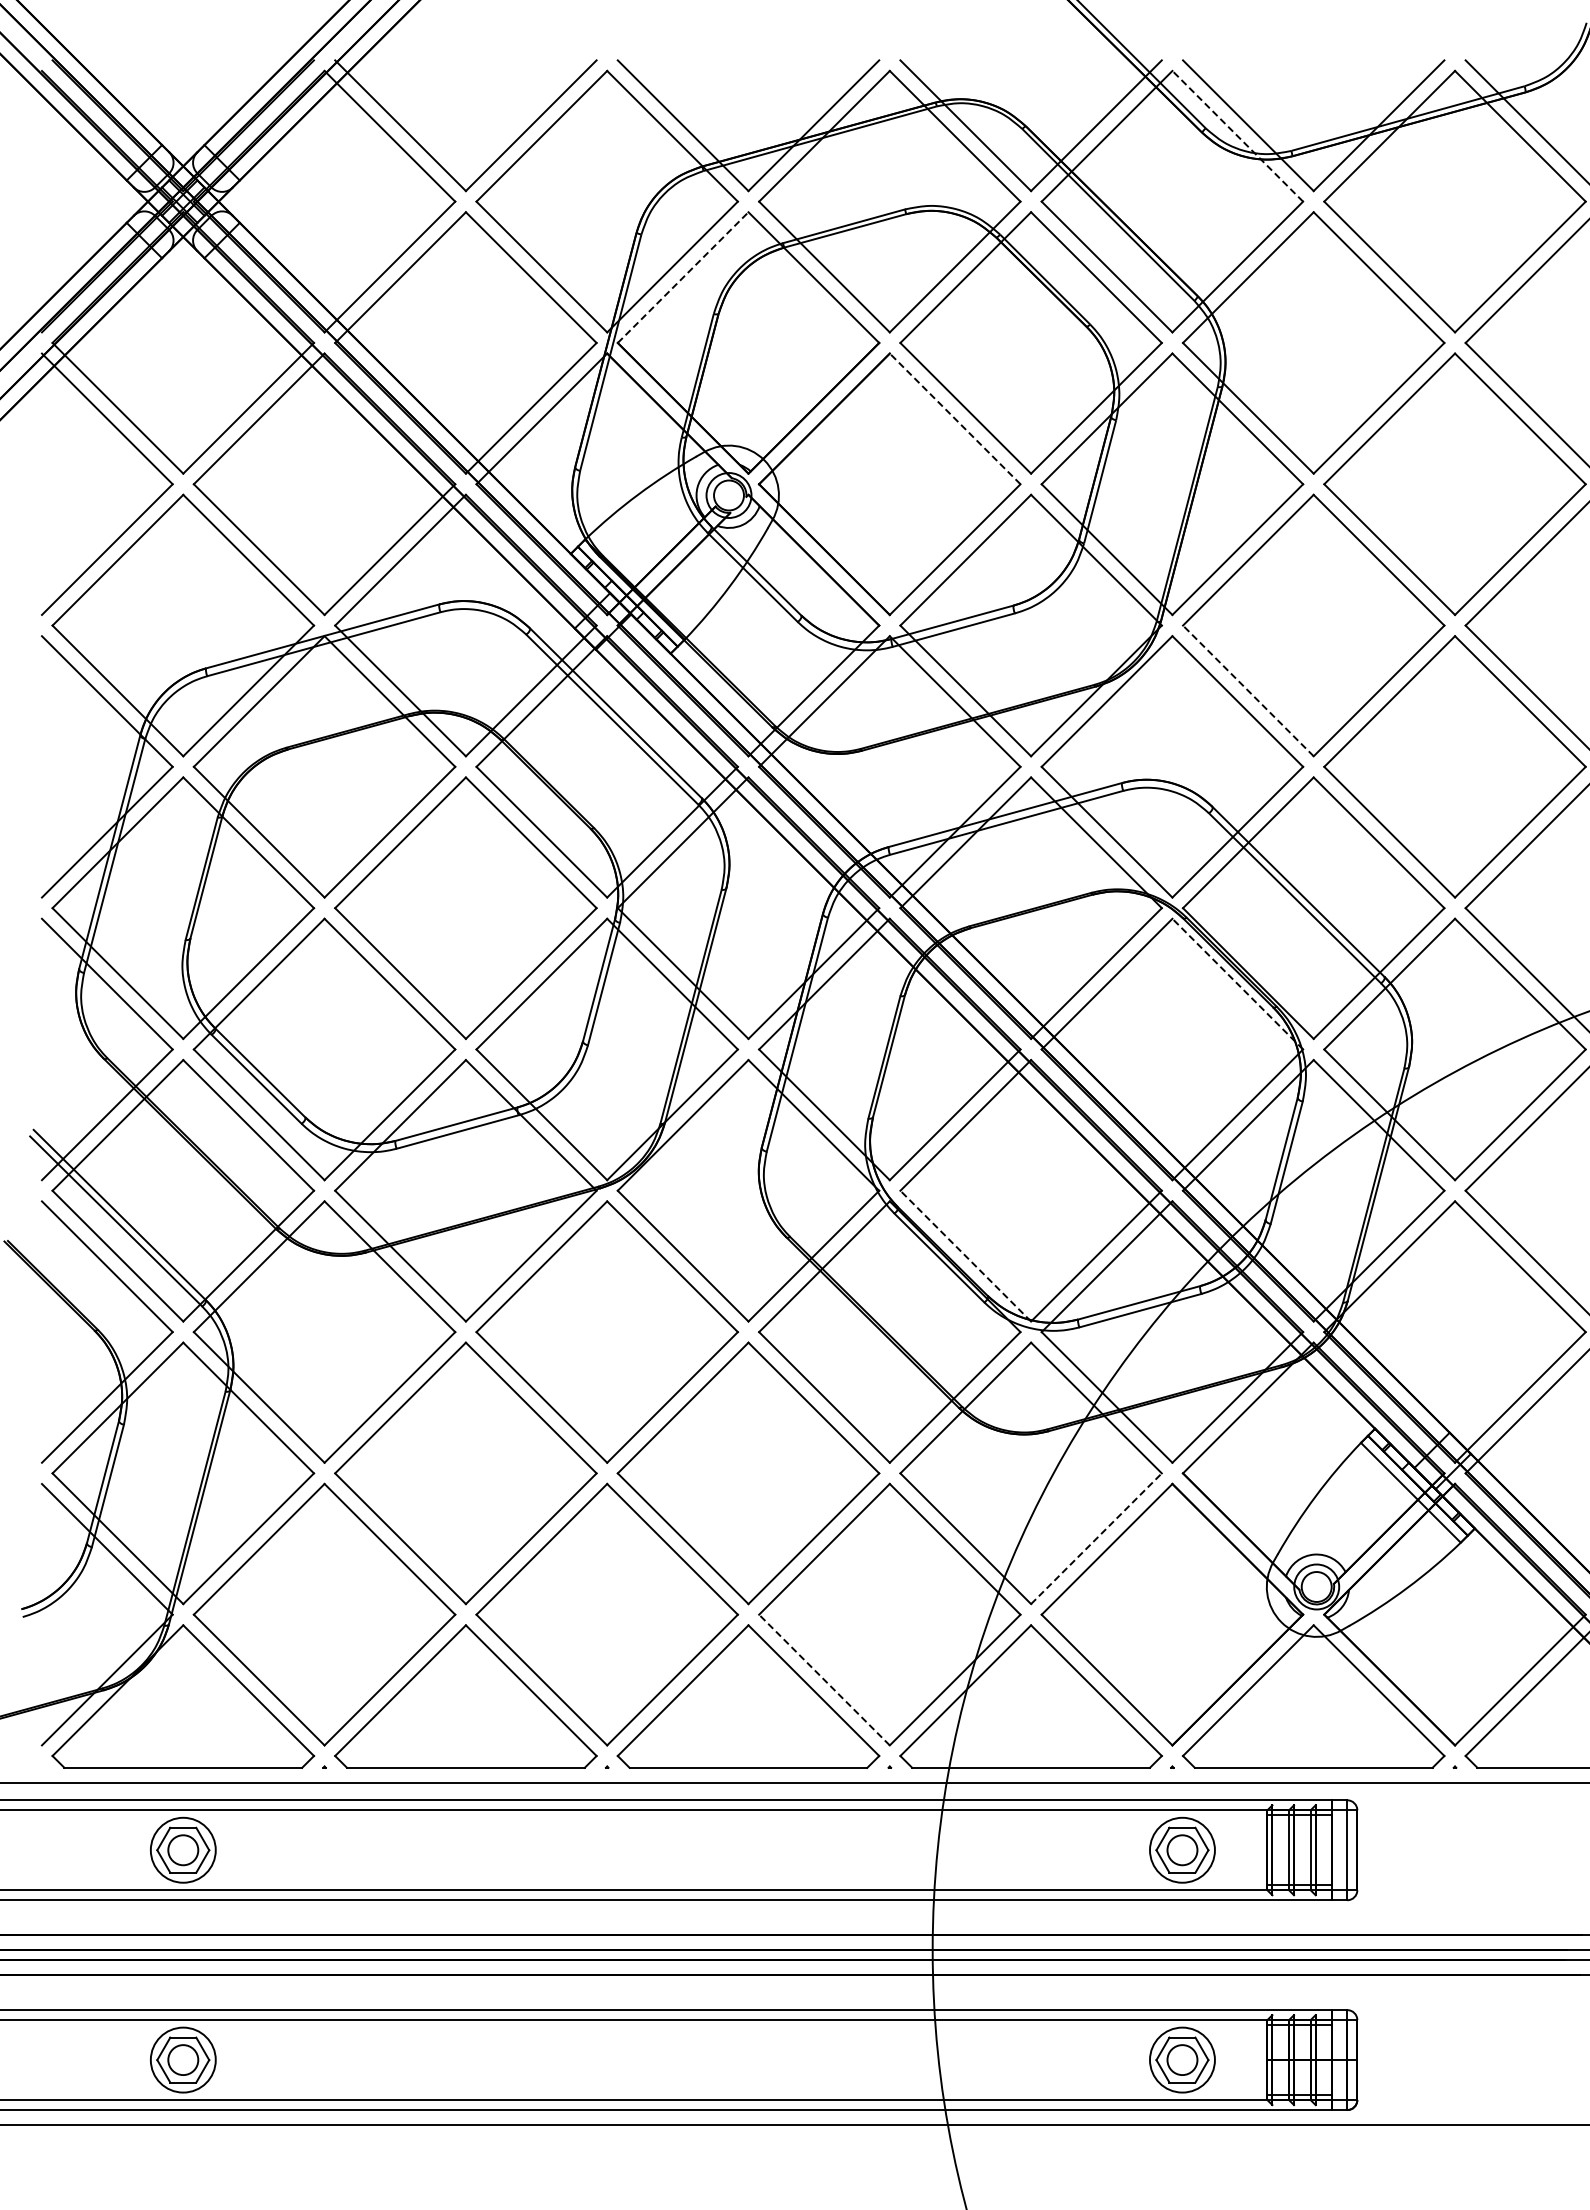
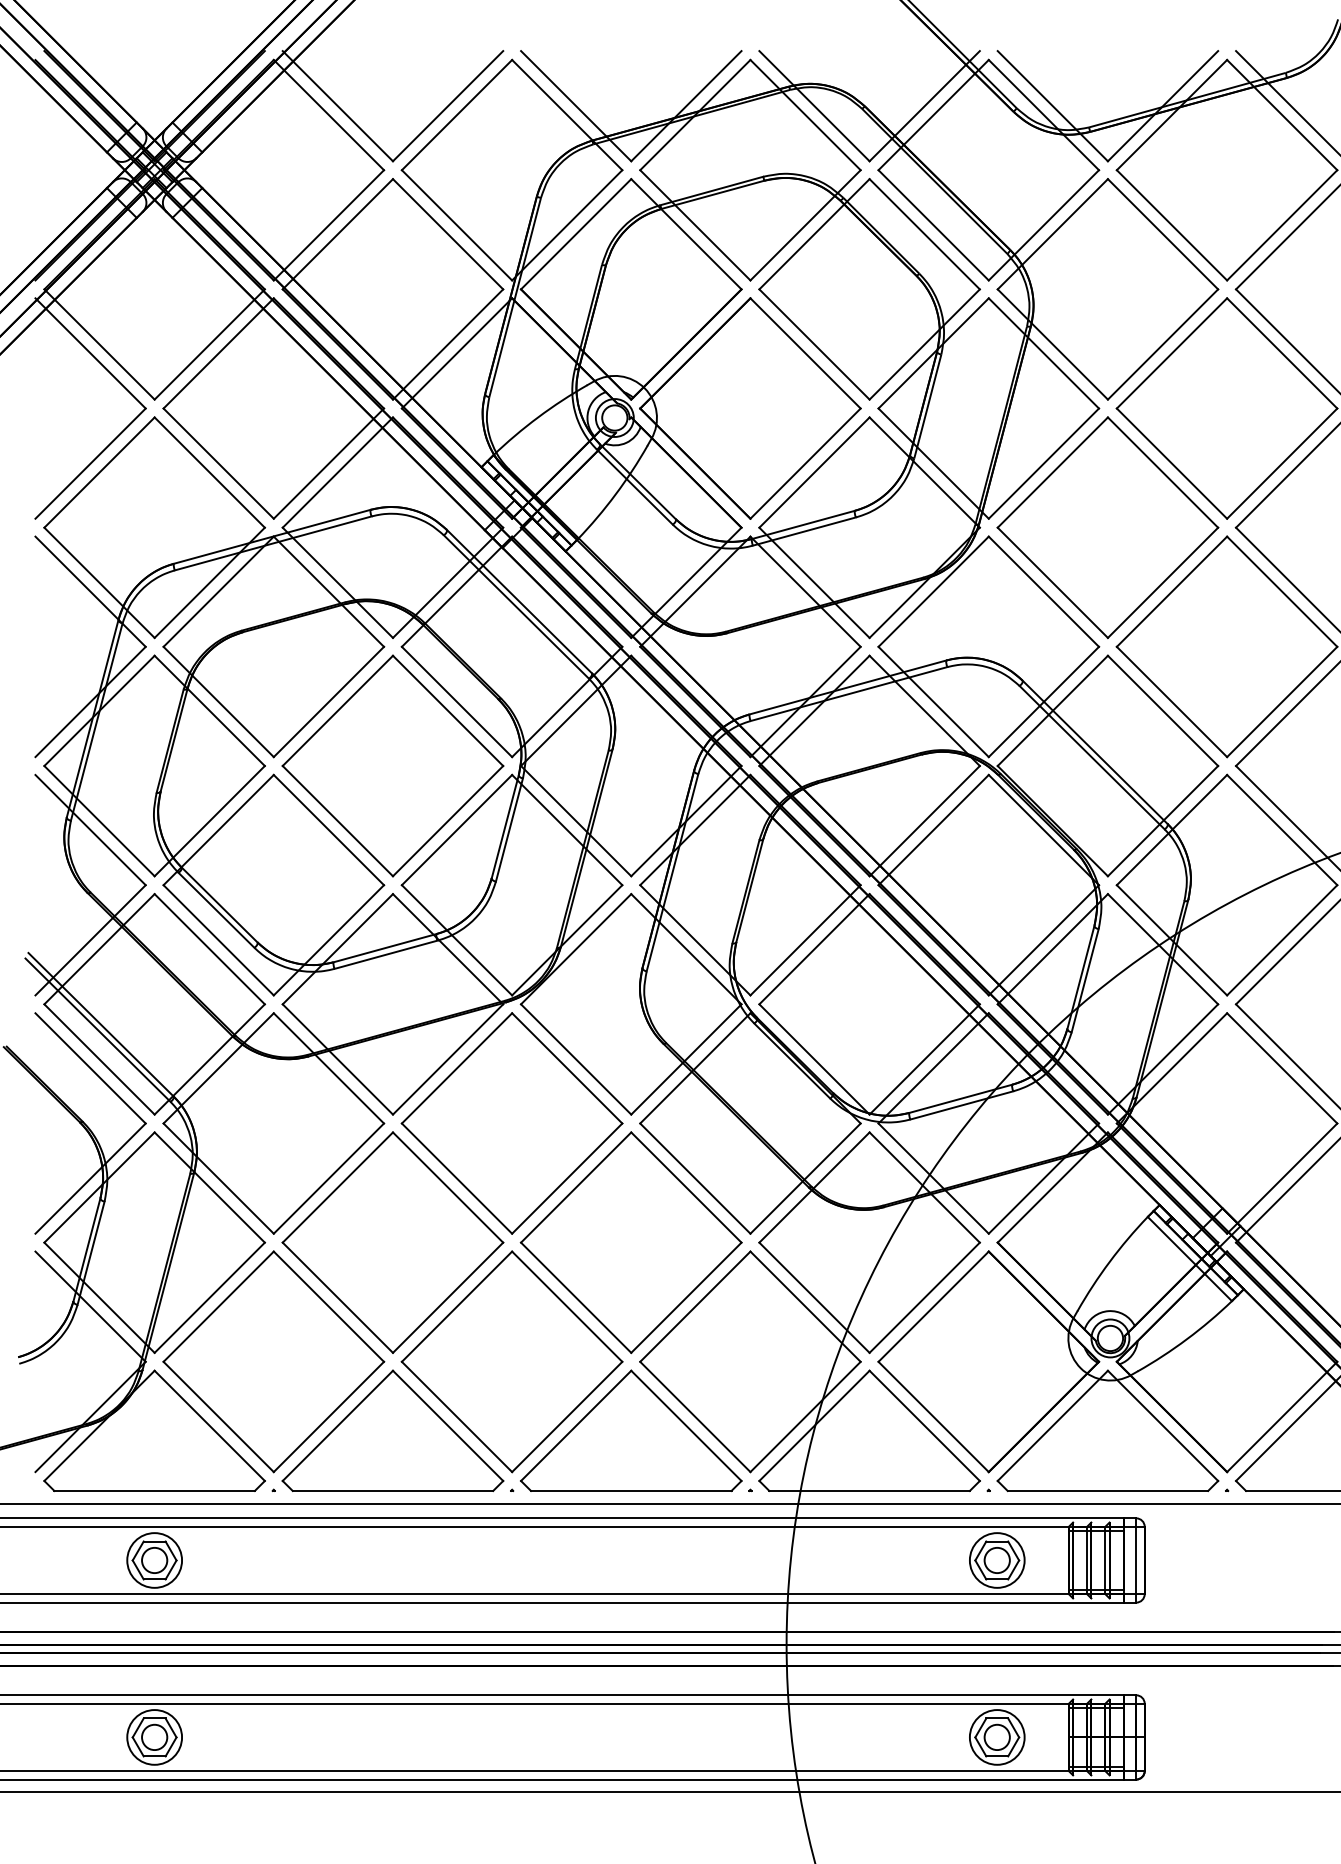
line: (1237, 135) -> (1043, 114), dashed -> solid
line: (683, 277) -> (576, 234), dashed -> solid
line: (954, 418) -> (805, 353), dashed -> solid
line: (1248, 690) -> (1052, 582), dashed -> solid
line: (1237, 983) -> (1043, 829), dashed -> solid
line: (965, 1255) -> (814, 1058), dashed -> solid
line: (1096, 1538) -> (924, 1297), dashed -> solid
line: (824, 1679) -> (695, 1416), dashed -> solid

